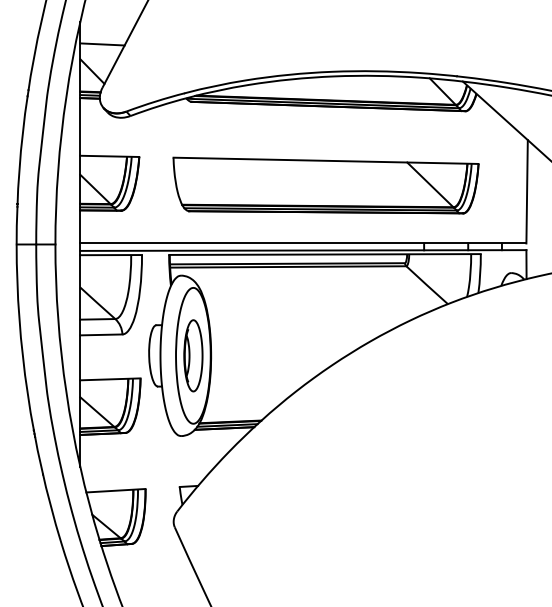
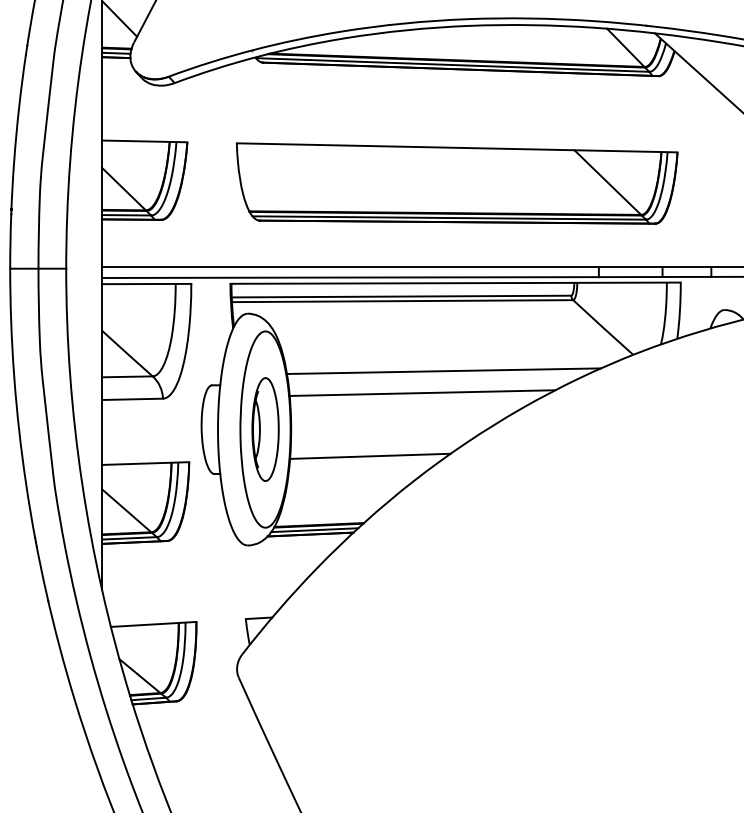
line: (316, 315) -> (443, 371), added
line: (302, 330) -> (423, 392), added
line: (265, 374) -> (369, 456), added

